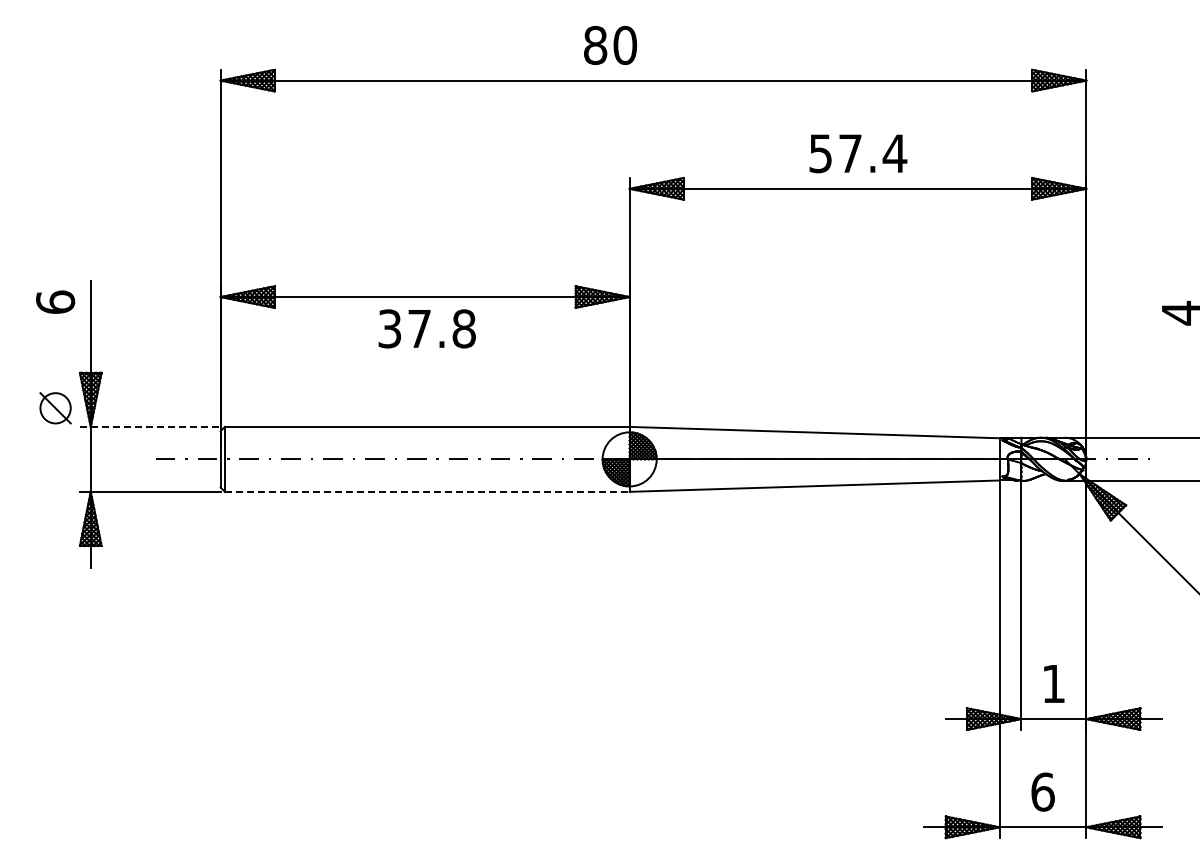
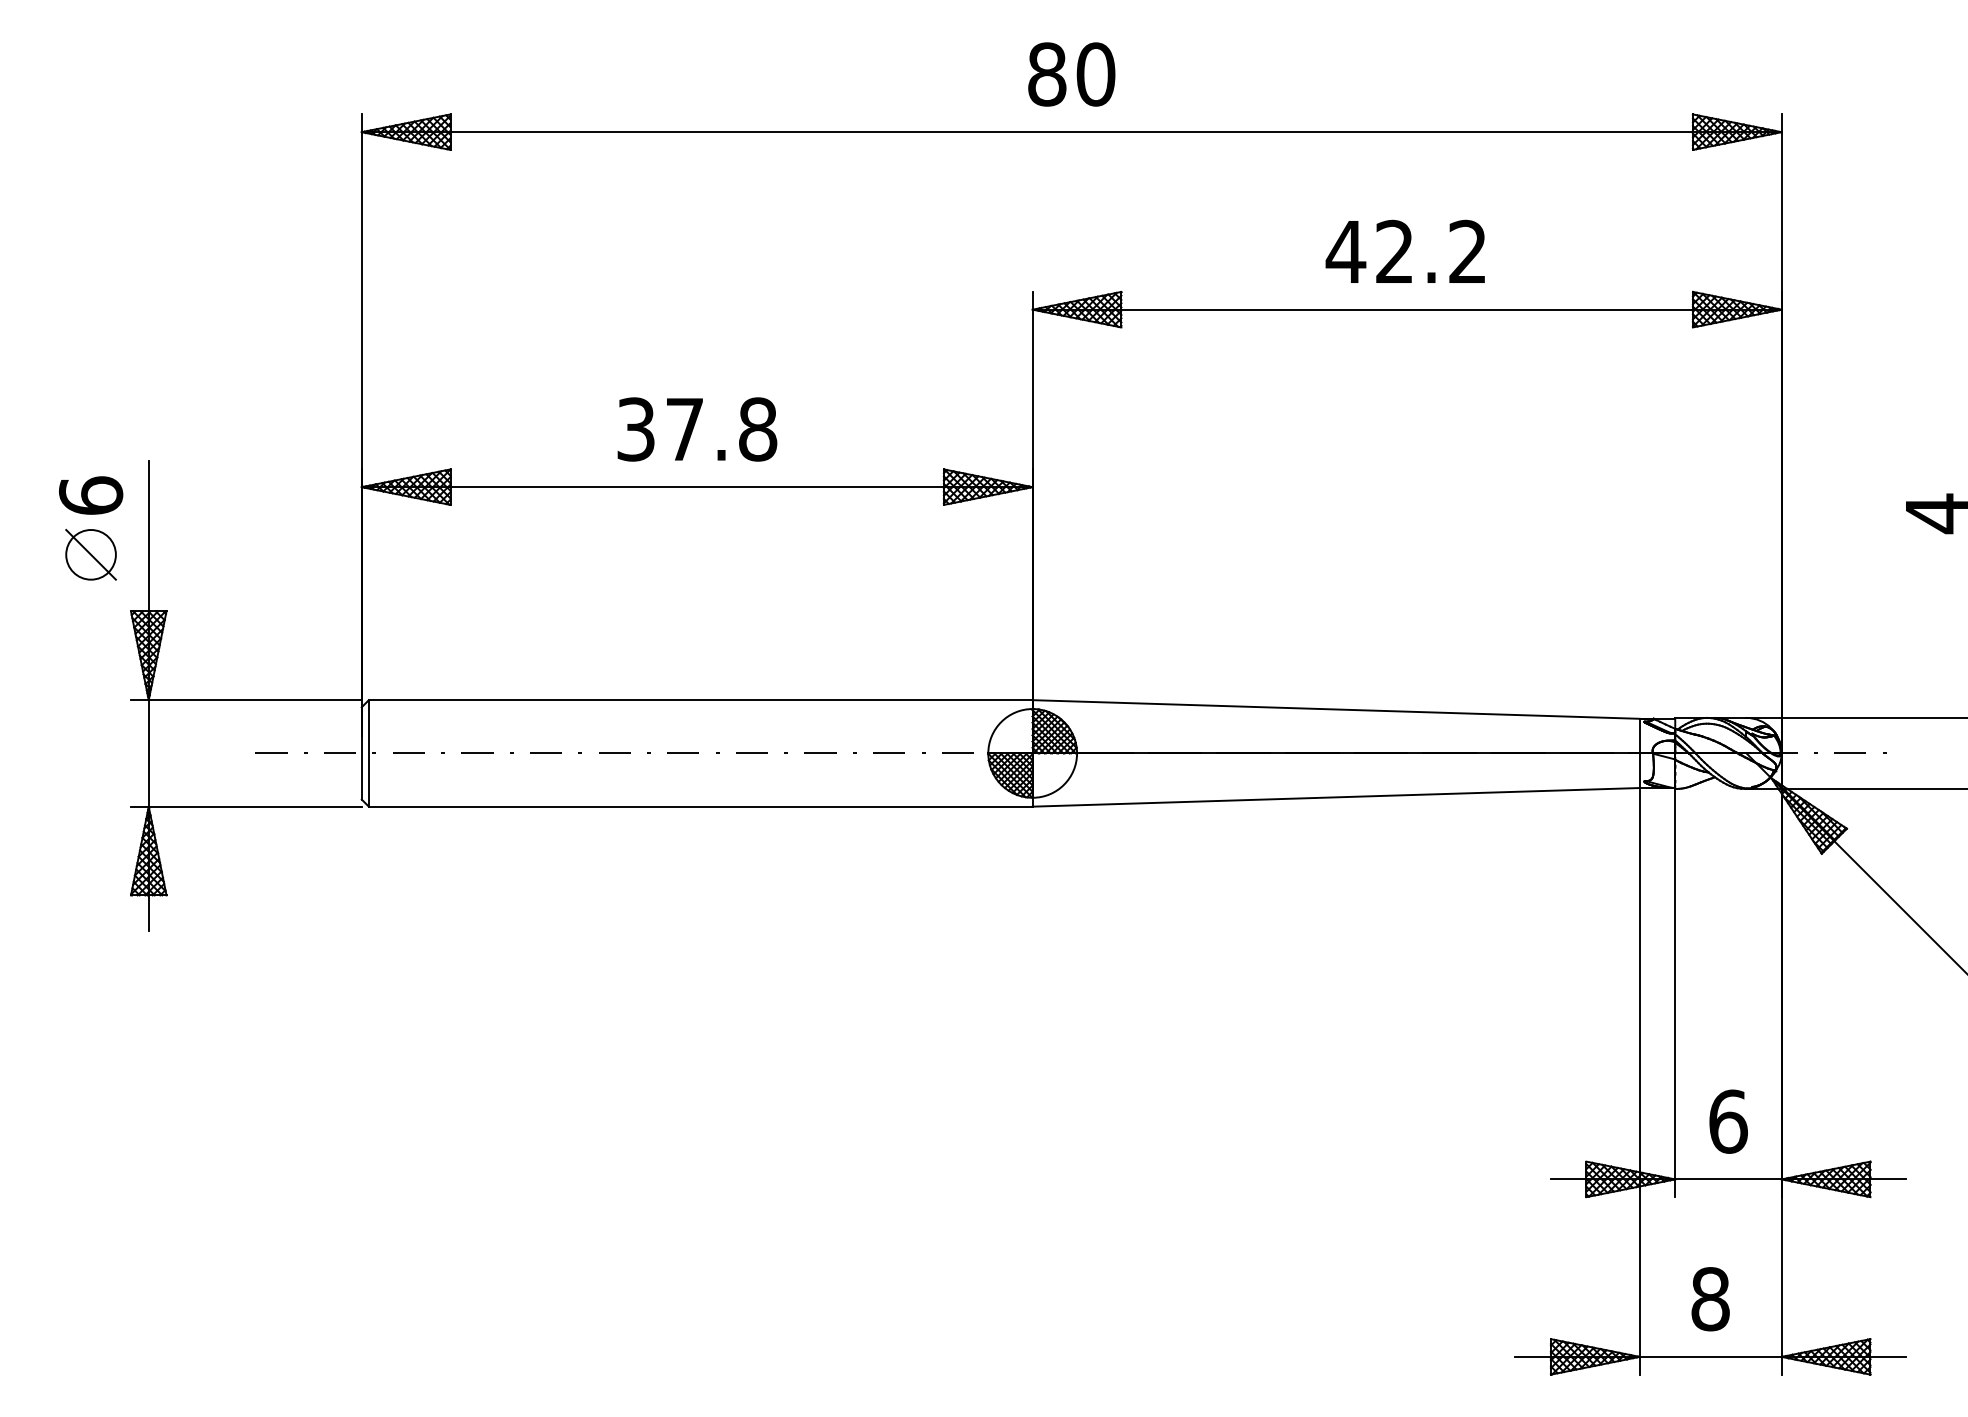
text: (610, 44) -> (1071, 72), moved
text: (857, 153) -> (1406, 251), 57.4 -> 42.2
text: (426, 328) -> (696, 428), moved
part: (55, 408) -> (90, 555), moved
line: (150, 426) -> (246, 699), dashed -> solid
line: (427, 491) -> (701, 806), dashed -> solid
text: (1053, 683) -> (1727, 1121), 1 -> 6
text: (1042, 791) -> (1709, 1298), 6 -> 8

